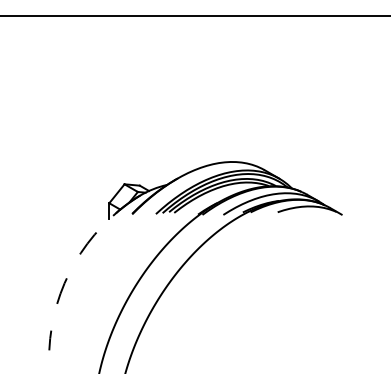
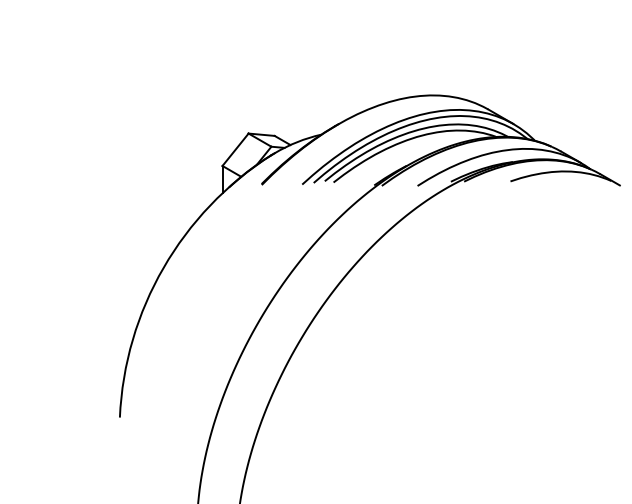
arc: (74, 262) -> (162, 267), dashed -> solid

